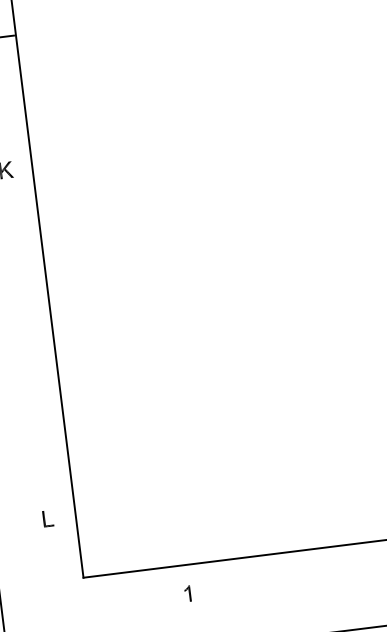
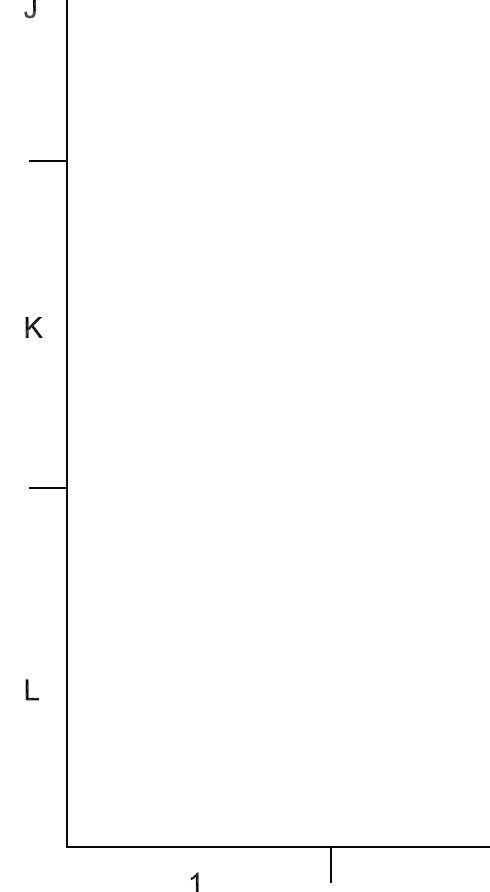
line: (31, 295) -> (46, 487), added
part: (47, 518) -> (31, 689), moved
line: (293, 564) -> (330, 863), added

